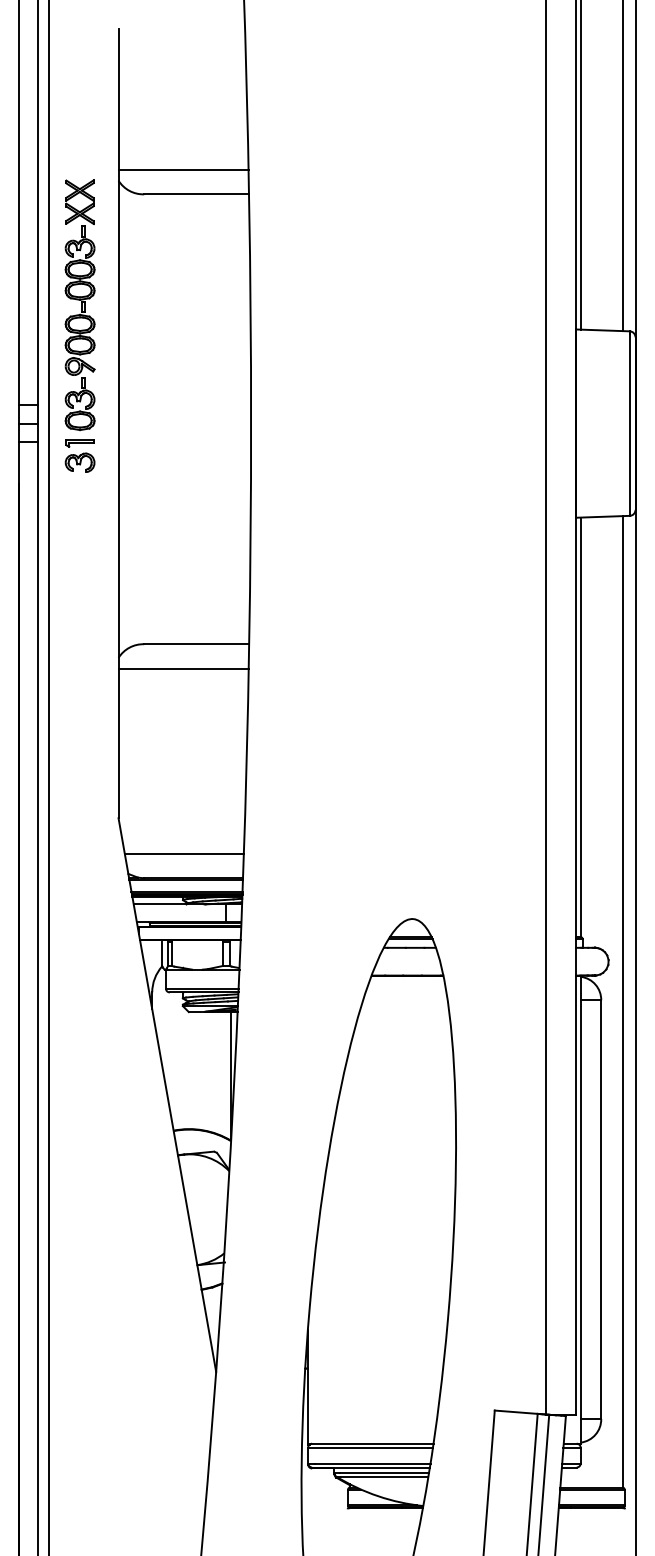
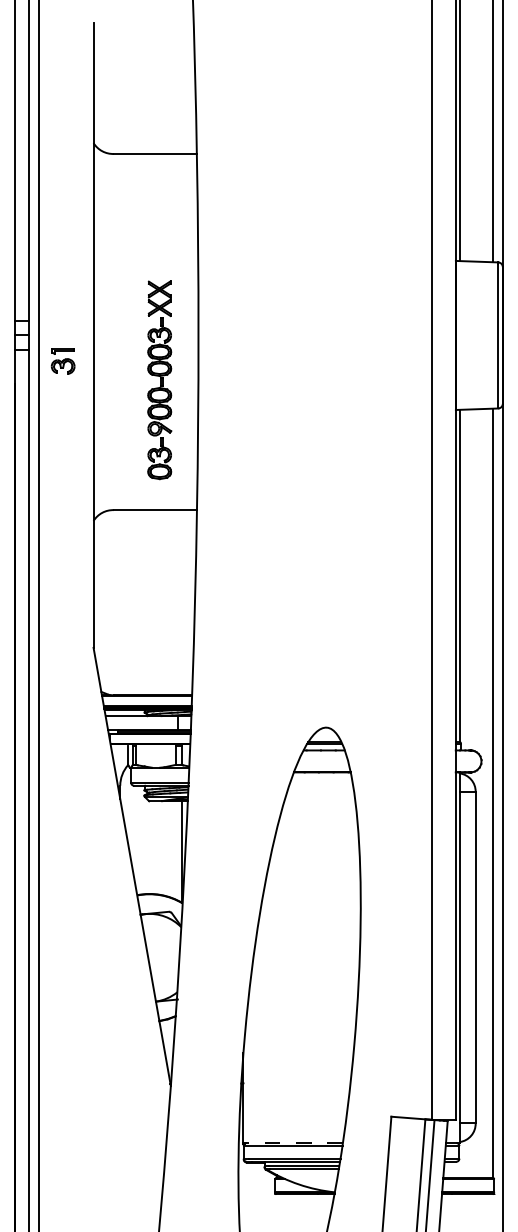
line: (183, 169) -> (145, 134), removed
part: (79, 305) -> (159, 380), moved
line: (183, 669) -> (145, 530), removed
line: (183, 853) -> (145, 675), removed
line: (370, 1443) -> (293, 1142), solid -> dashed

